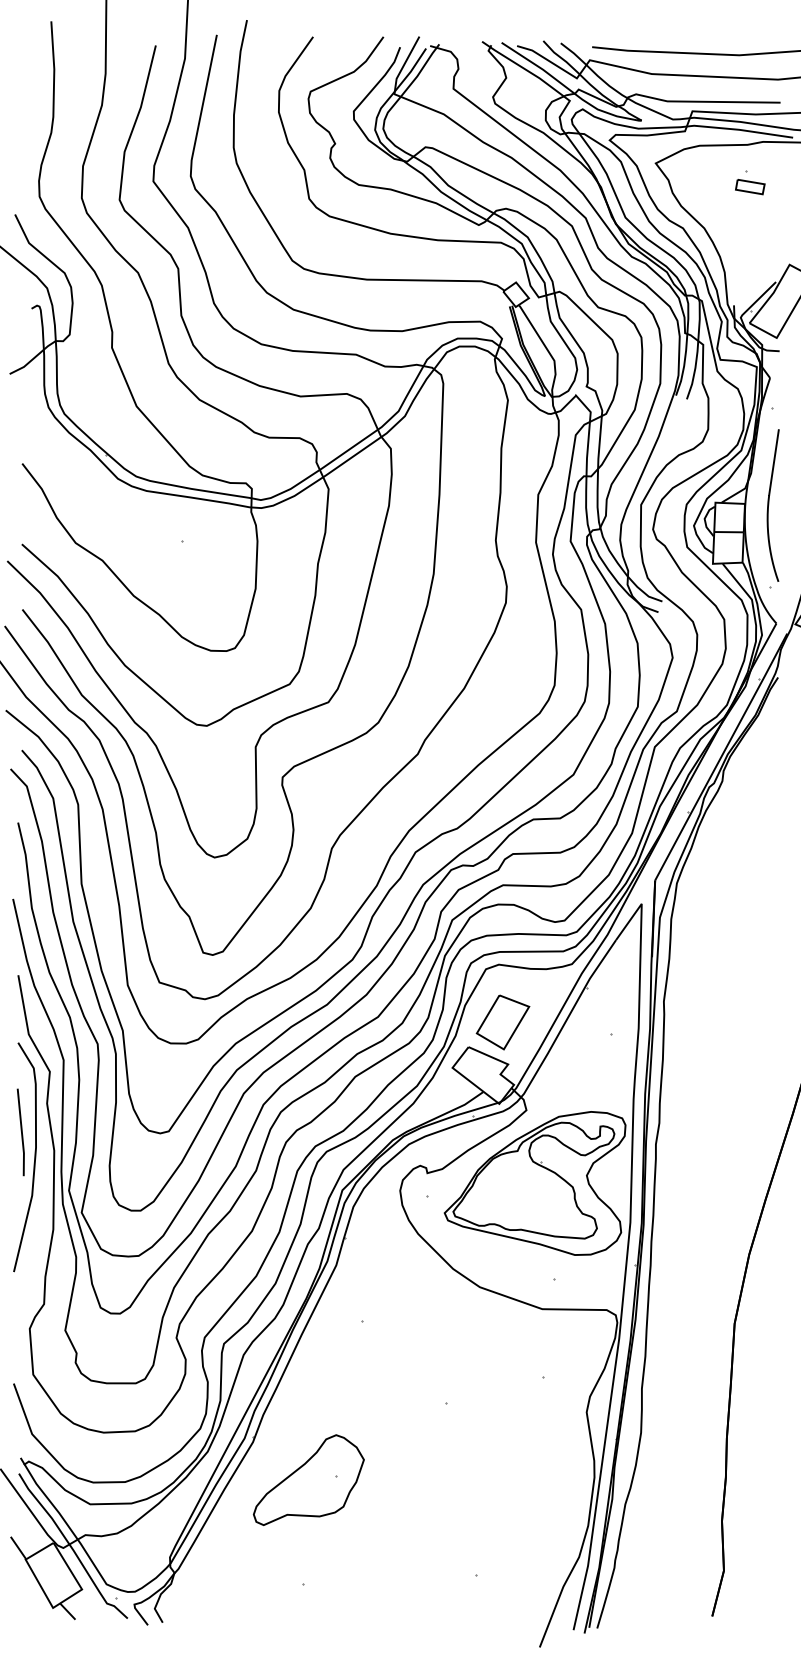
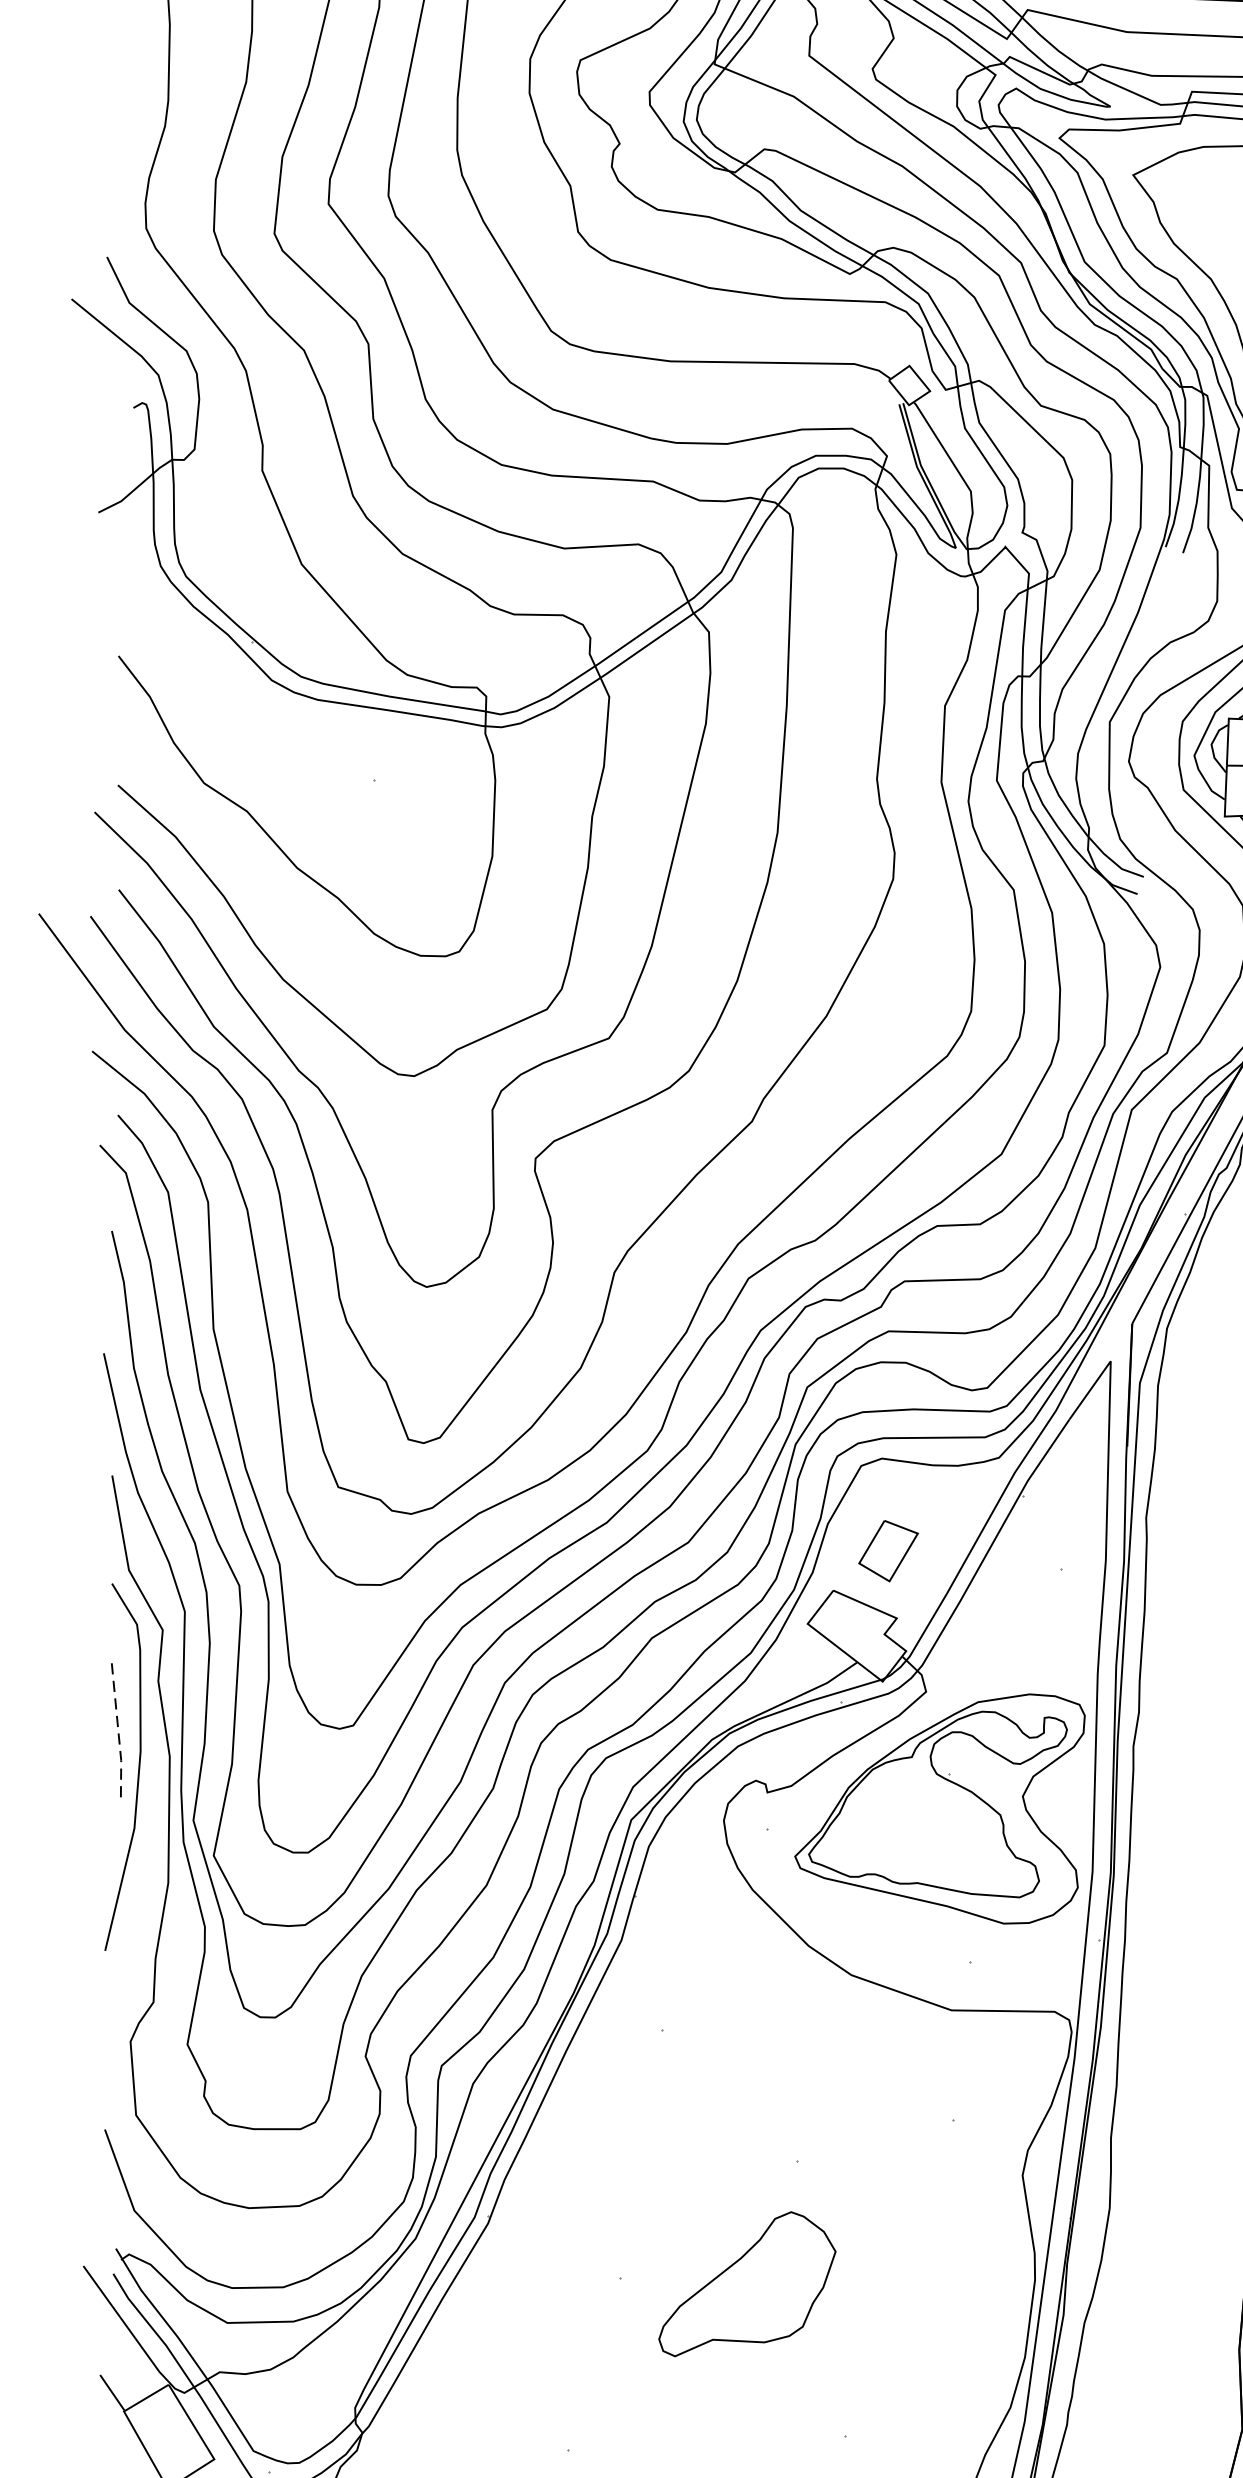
part: (502, 1022) -> (887, 1551), size x0.7
line: (21, 1132) -> (117, 1727), solid -> dashed
part: (308, 1479) -> (746, 2283), moved

